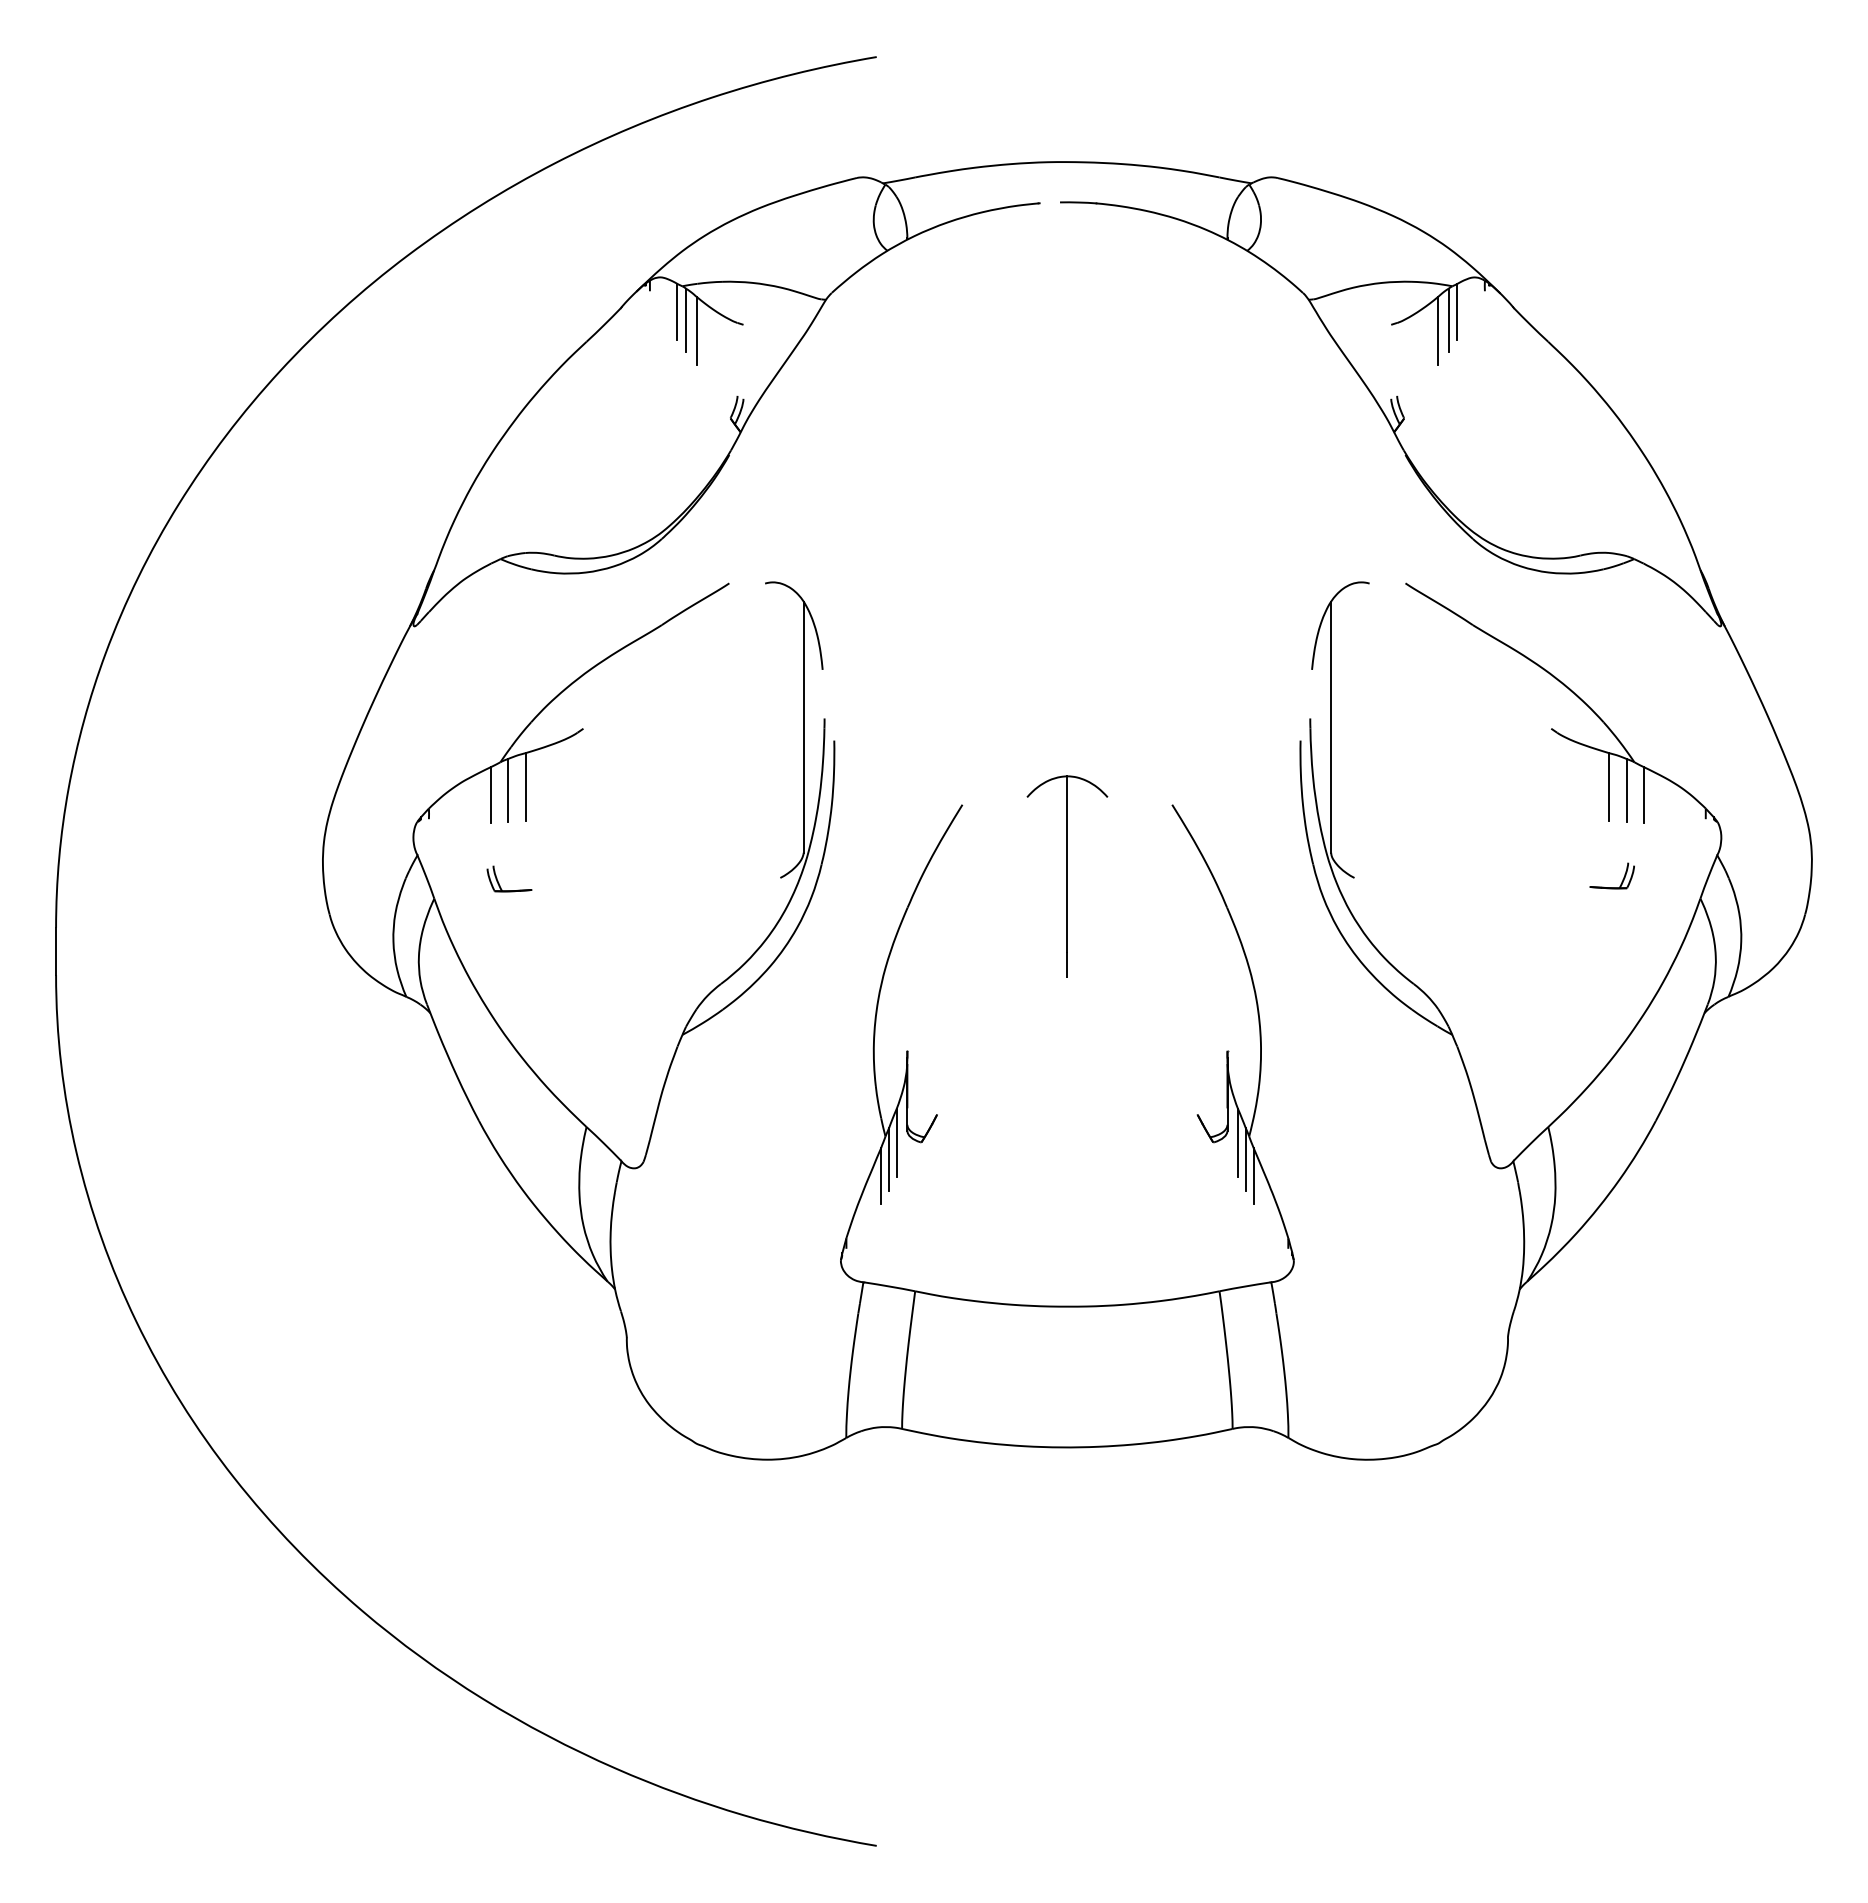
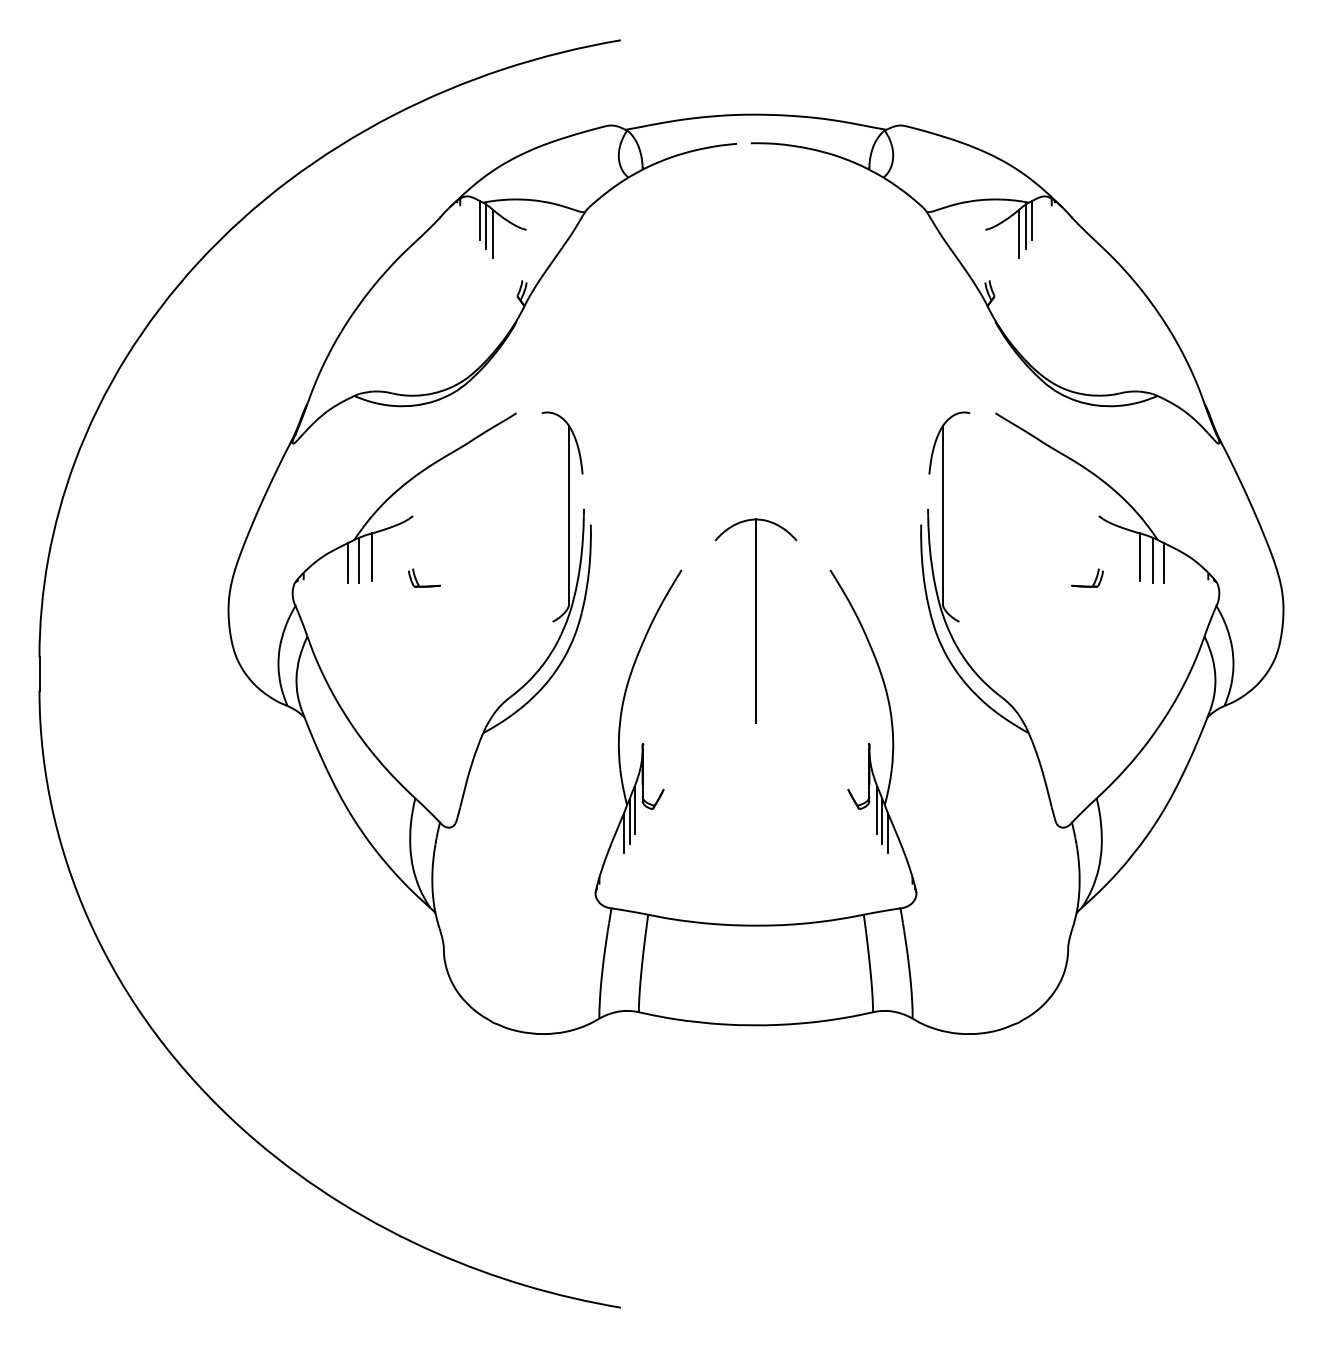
part: (1067, 876) -> (756, 620), size x1.43
part: (498, 880) -> (416, 579), moved
part: (1621, 881) -> (1094, 581), moved

